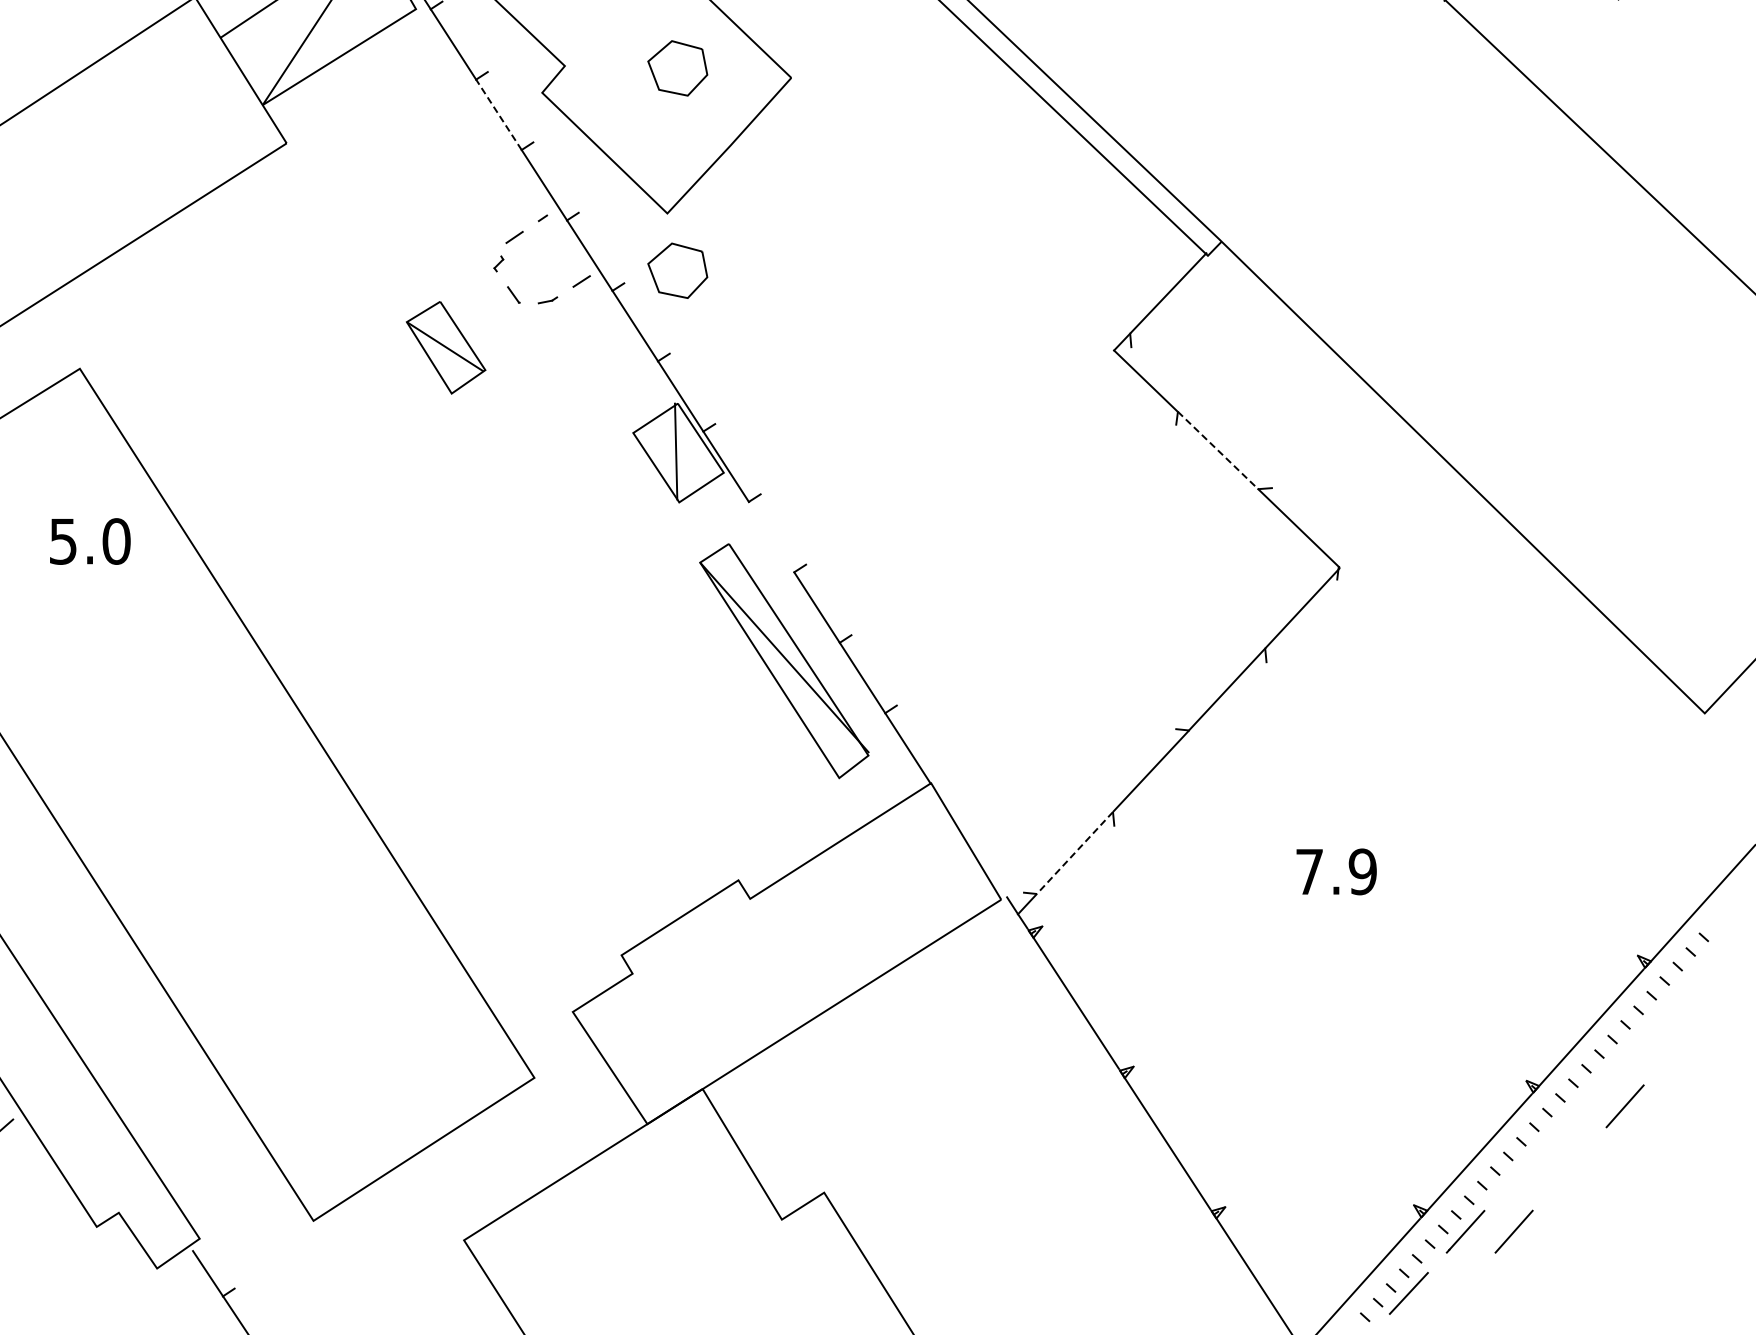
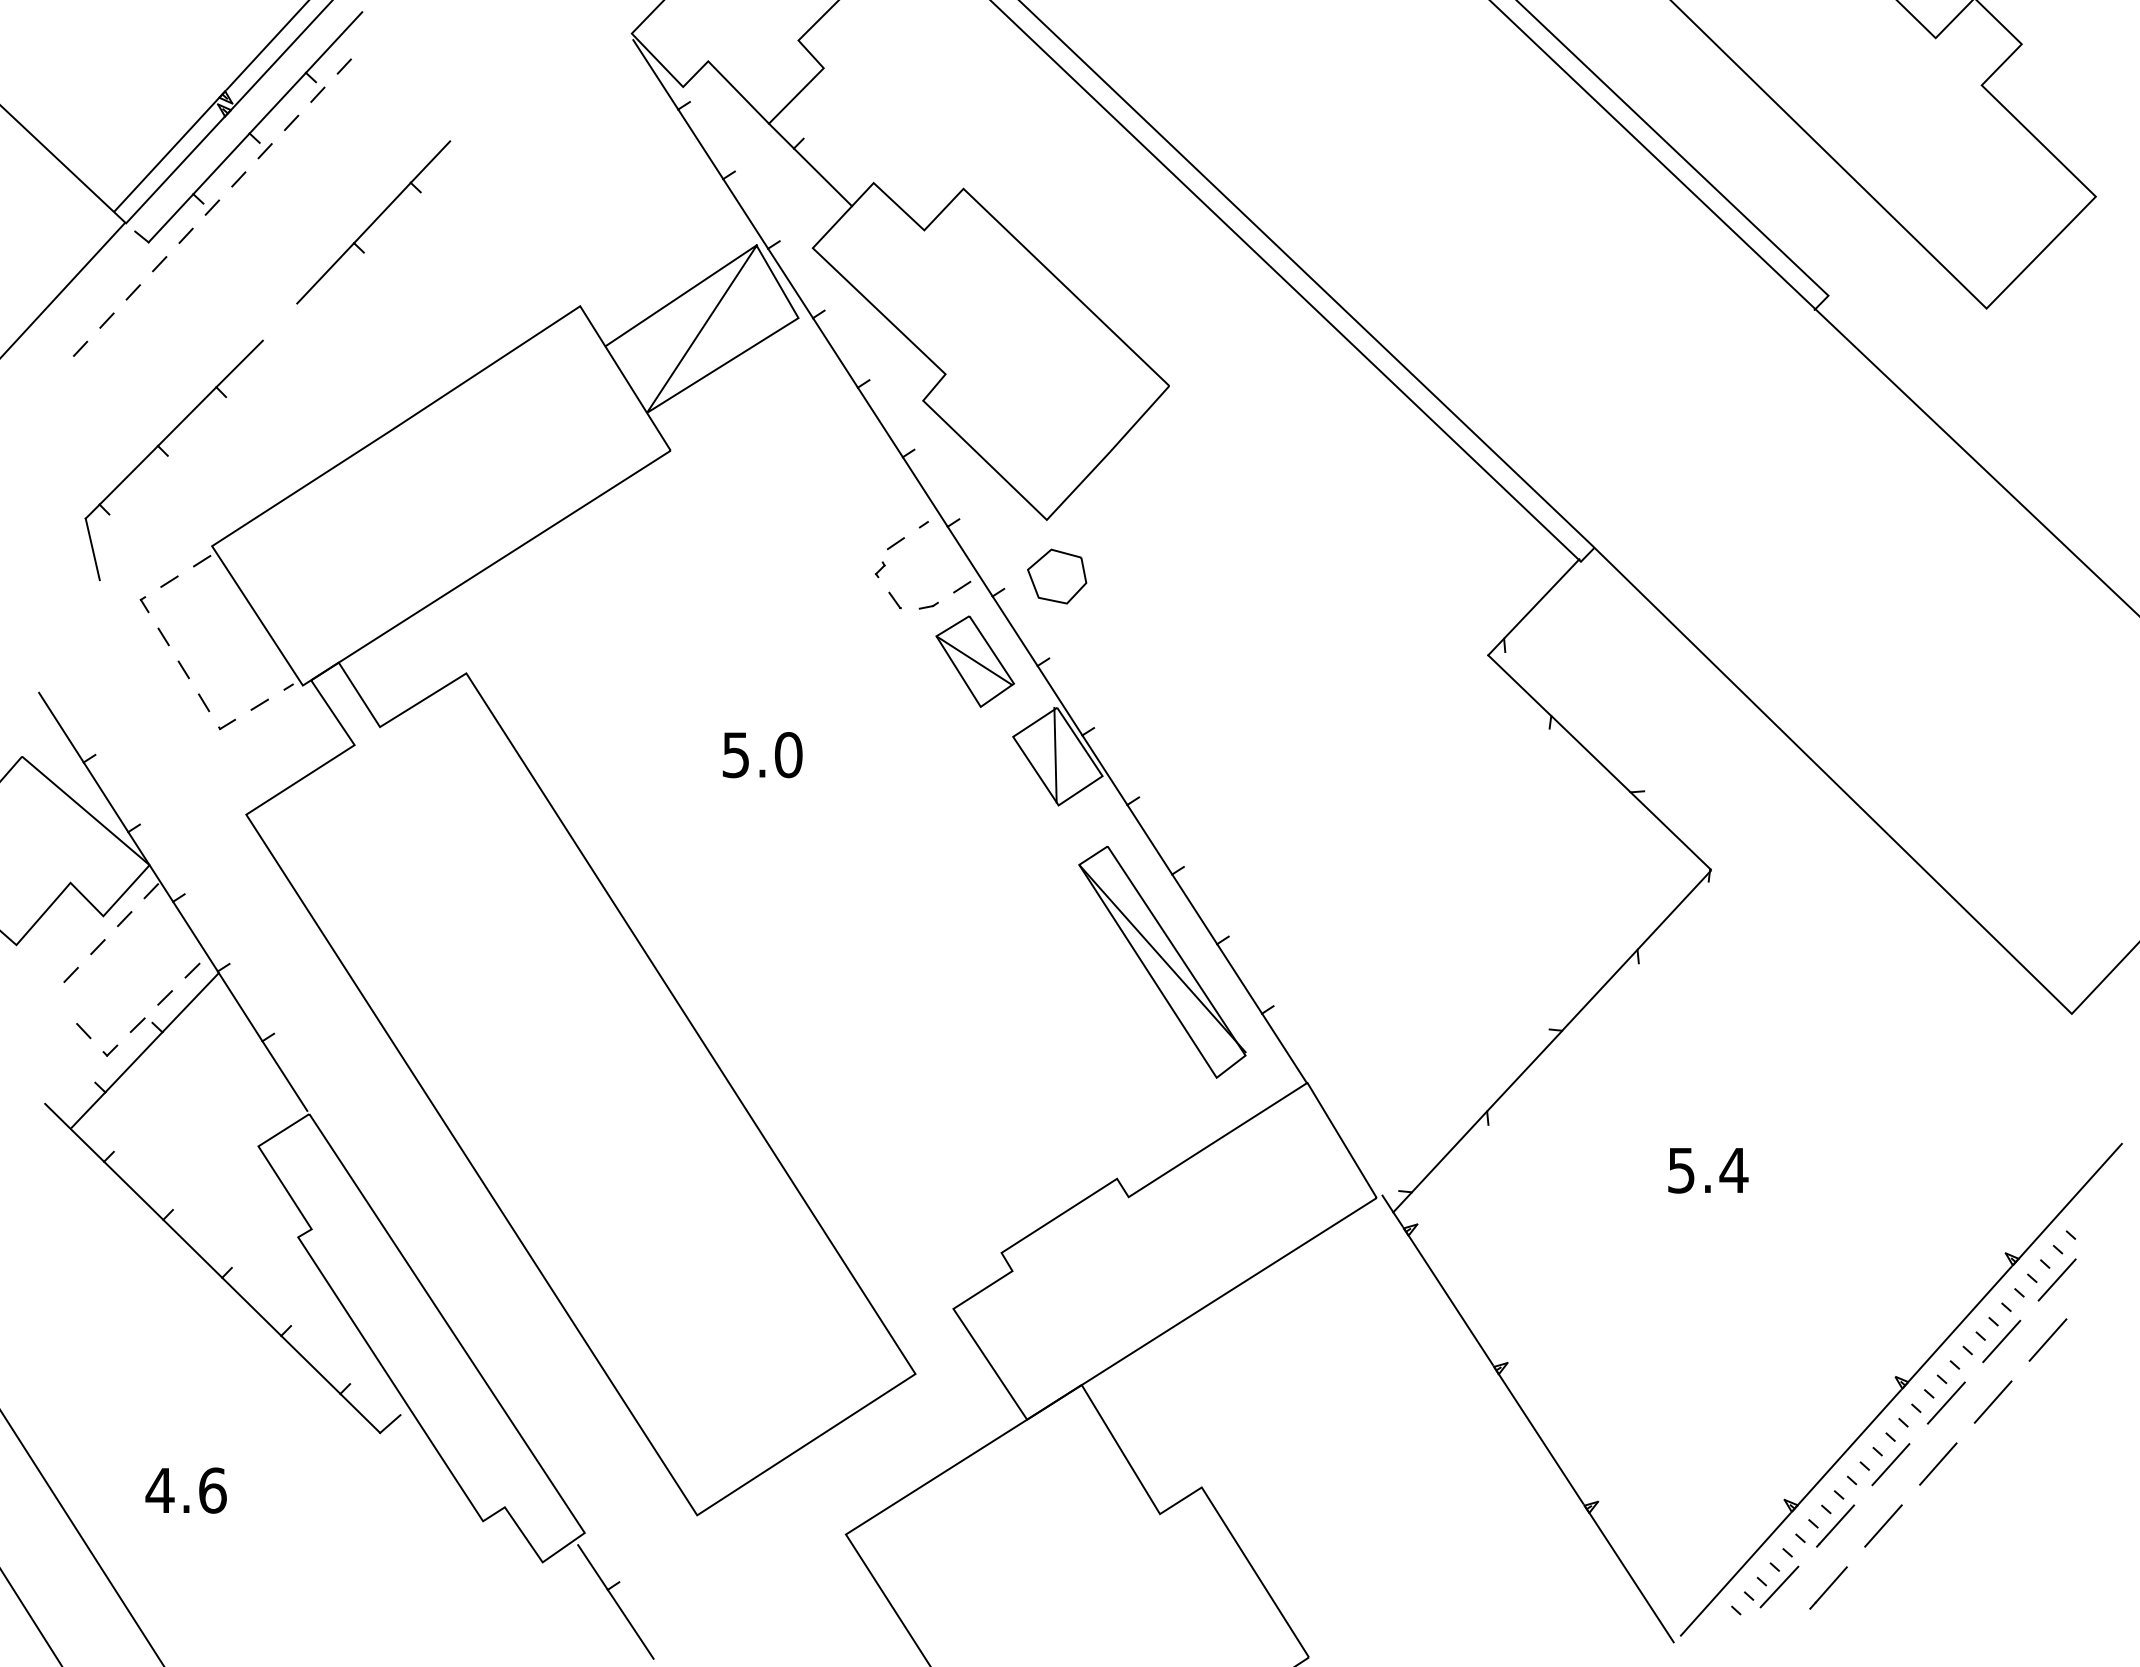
part: (678, 68) -> (1057, 376), removed
line: (499, 114) -> (880, 422), dashed -> solid
part: (445, 347) -> (974, 661), moved
line: (1217, 449) -> (1590, 753), dashed -> solid
line: (771, 536) -> (1149, 839), added
text: (90, 541) -> (762, 755), moved
line: (1074, 853) -> (1449, 1152), dashed -> solid
text: (1337, 871) -> (1708, 1170), 7.9 -> 5.4
line: (1689, 982) -> (2056, 1279), added
line: (1680, 1042) -> (2047, 1339), added
line: (1633, 1044) -> (2001, 1341), added
line: (1576, 1106) -> (1945, 1402), added
line: (1569, 1168) -> (1938, 1463), added
line: (1521, 1169) -> (1890, 1464), added
line: (1458, 1293) -> (1828, 1587), added

